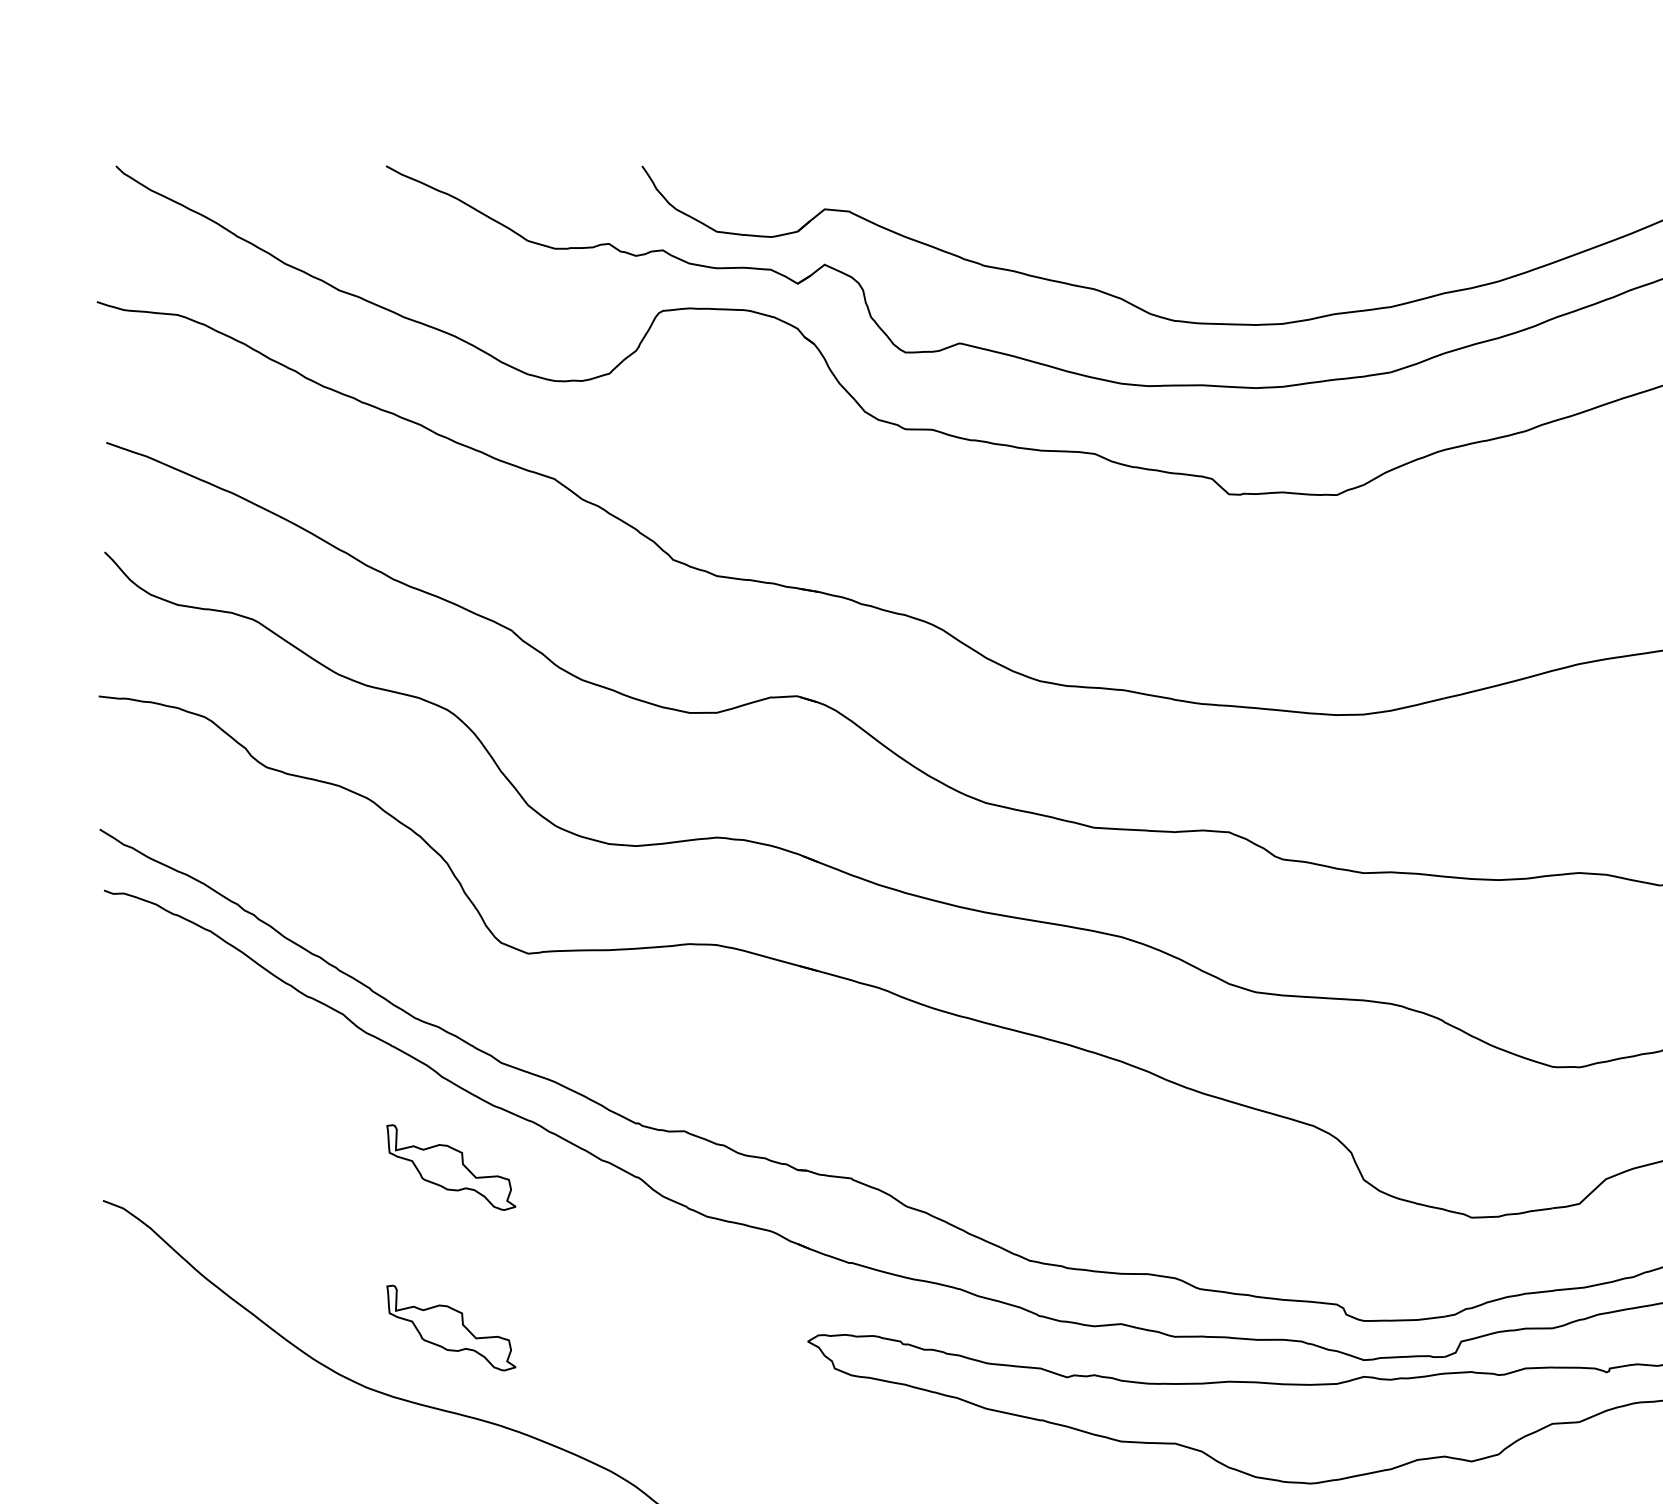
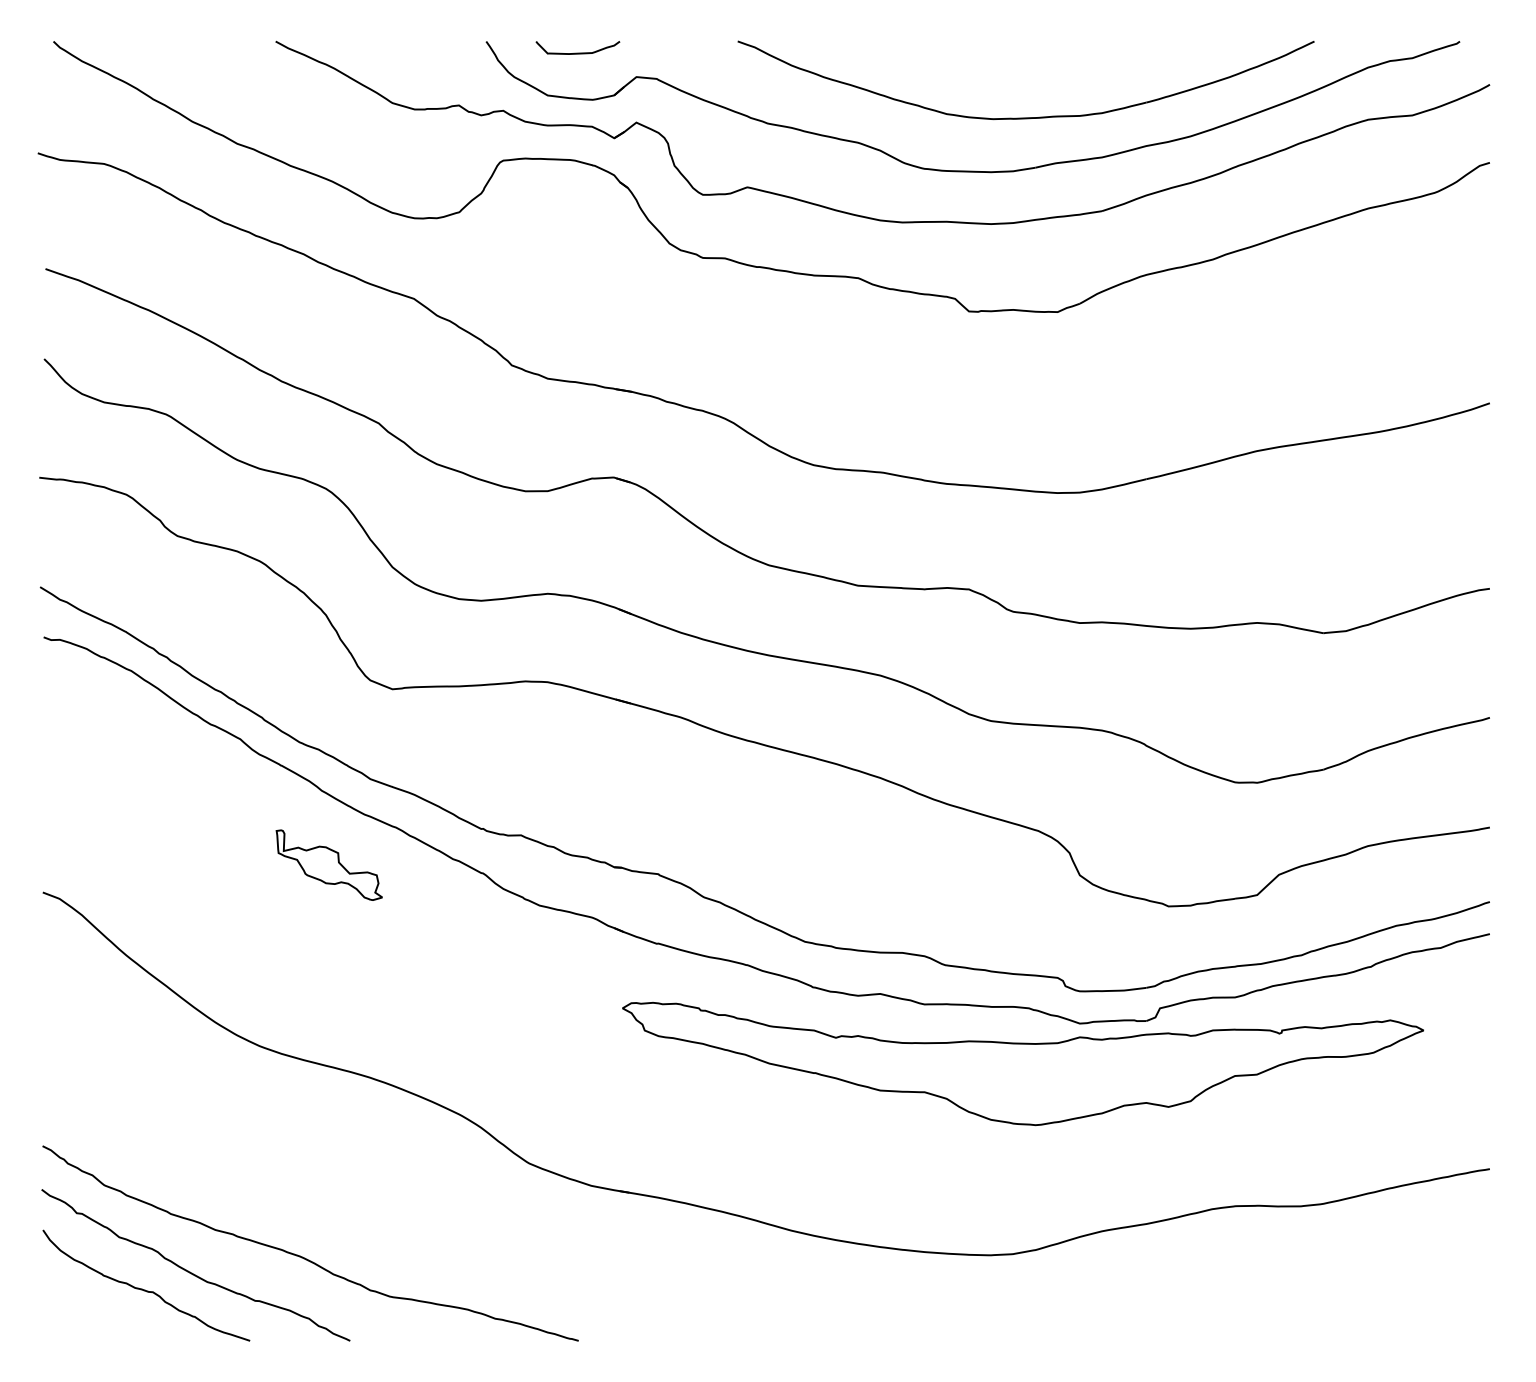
curve: (753, 179) -> (577, 52), added
part: (1297, 258) -> (1025, 117), added
part: (450, 1327) -> (328, 996), removed

